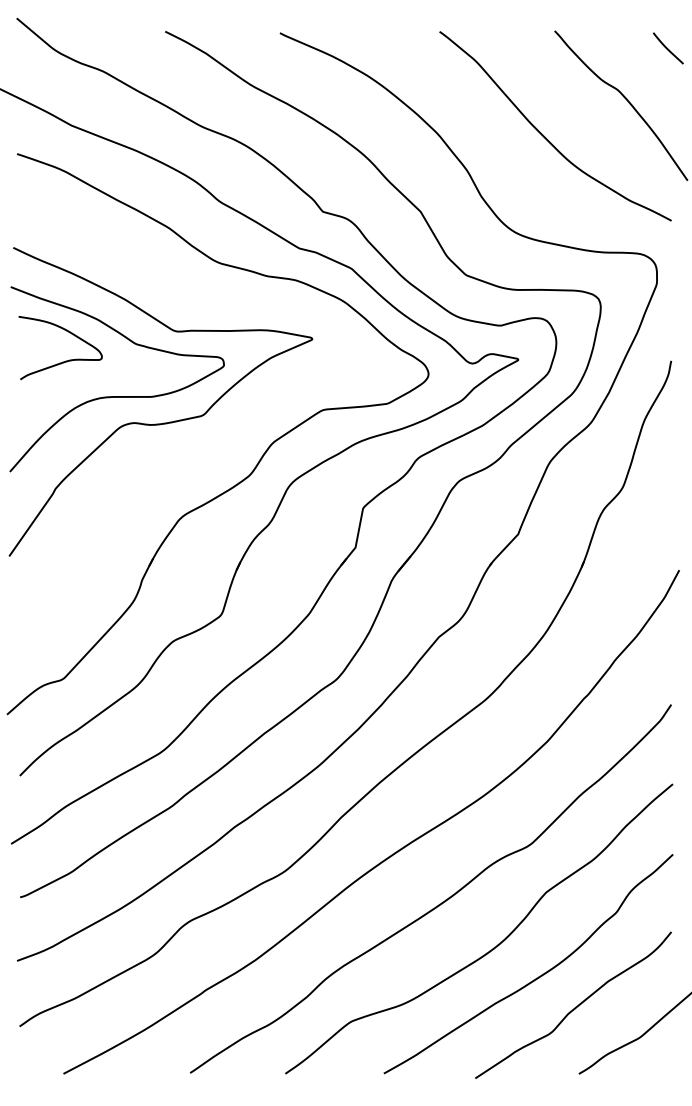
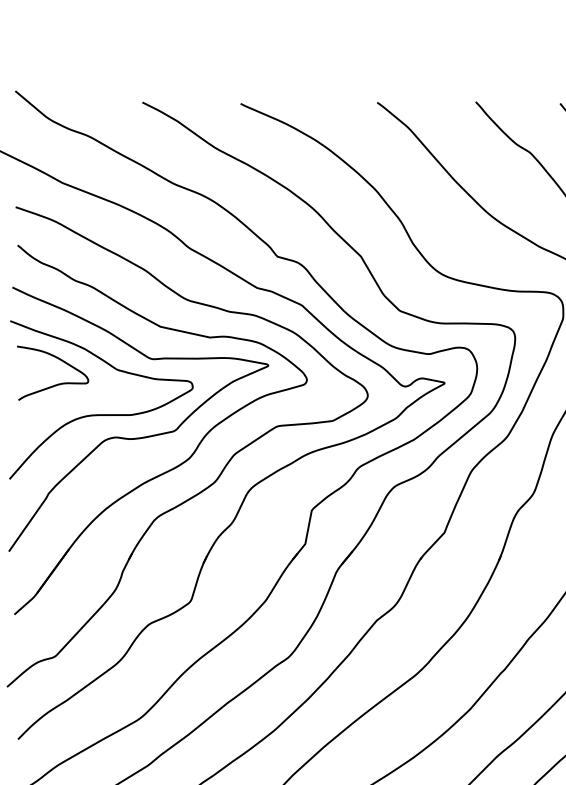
part: (209, 453) -> (180, 463), added

